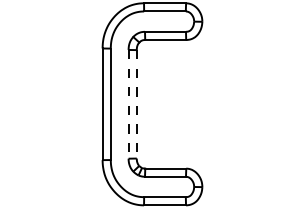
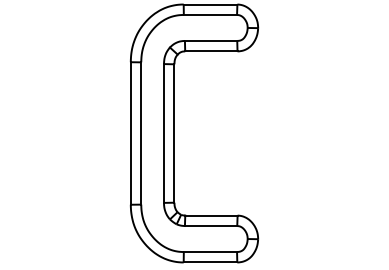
line: (128, 104) -> (163, 133), dashed -> solid
line: (136, 105) -> (174, 134), dashed -> solid

